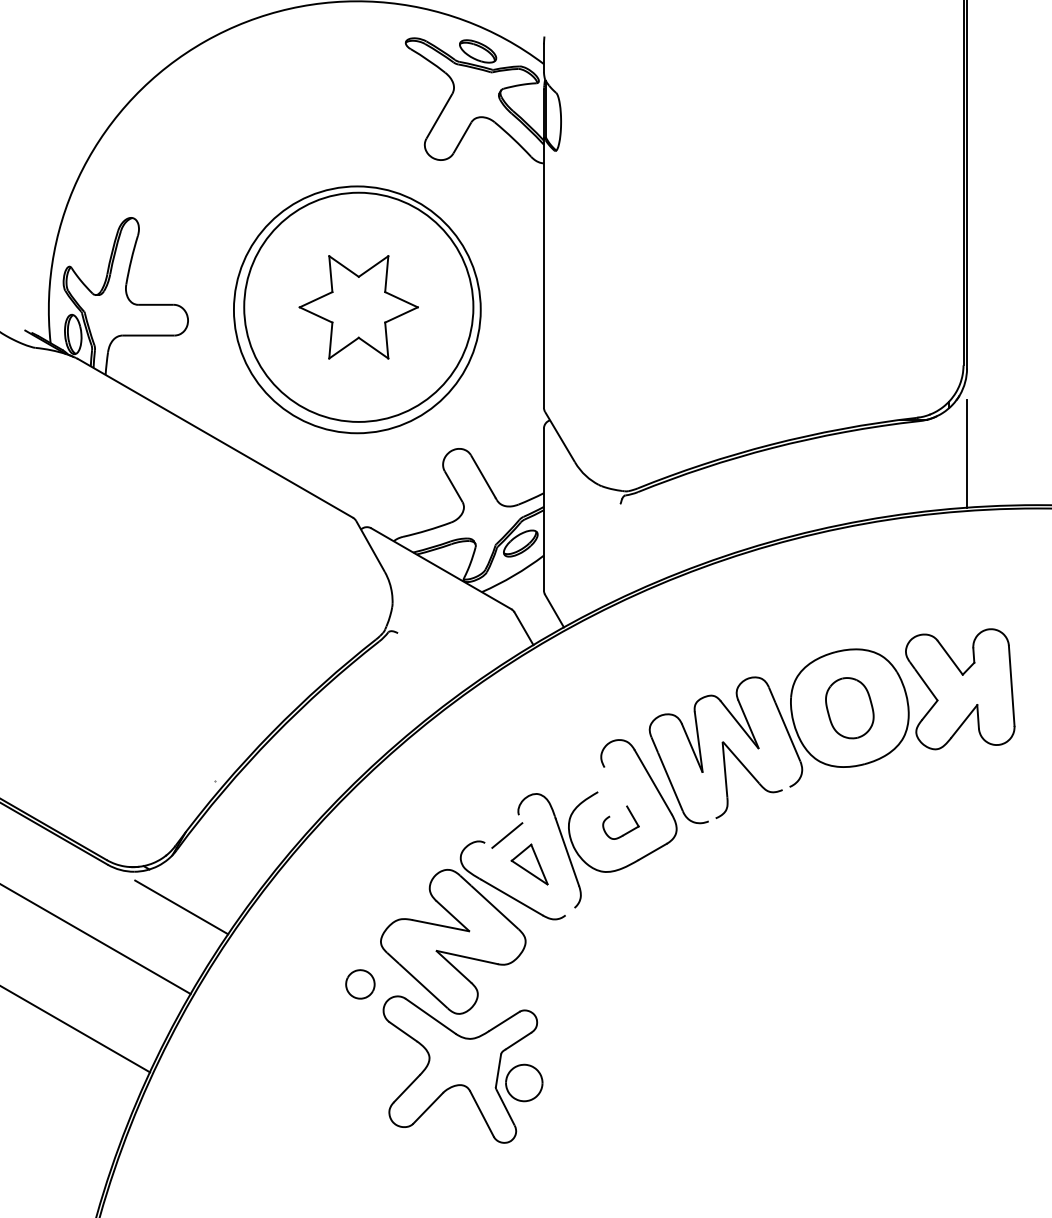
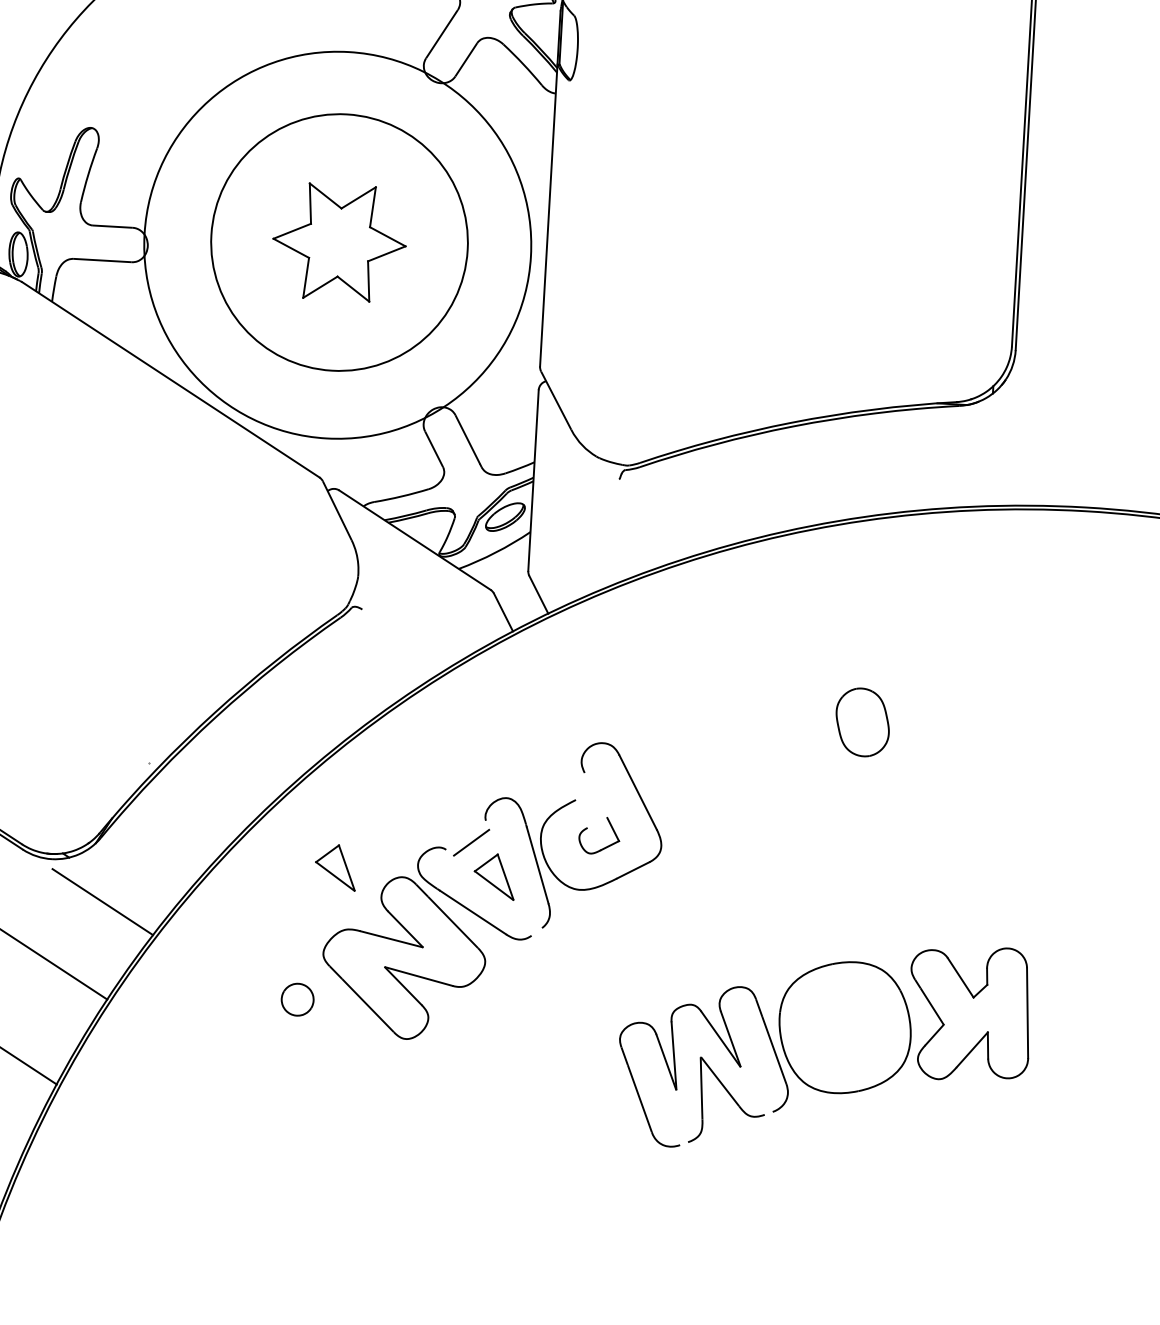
circle: (356, 309) -> (336, 244), size x1.4
line: (967, 453) -> (1010, 445), removed
part: (831, 726) -> (823, 1046), moved
part: (387, 864) -> (335, 867), added
part: (462, 1069) -> (406, 1101), removed

